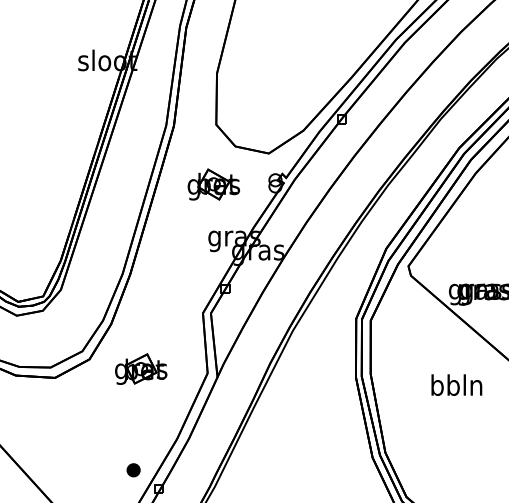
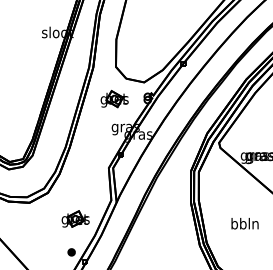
part: (140, 367) -> (75, 218), moved
text: (455, 384) -> (244, 223), moved

